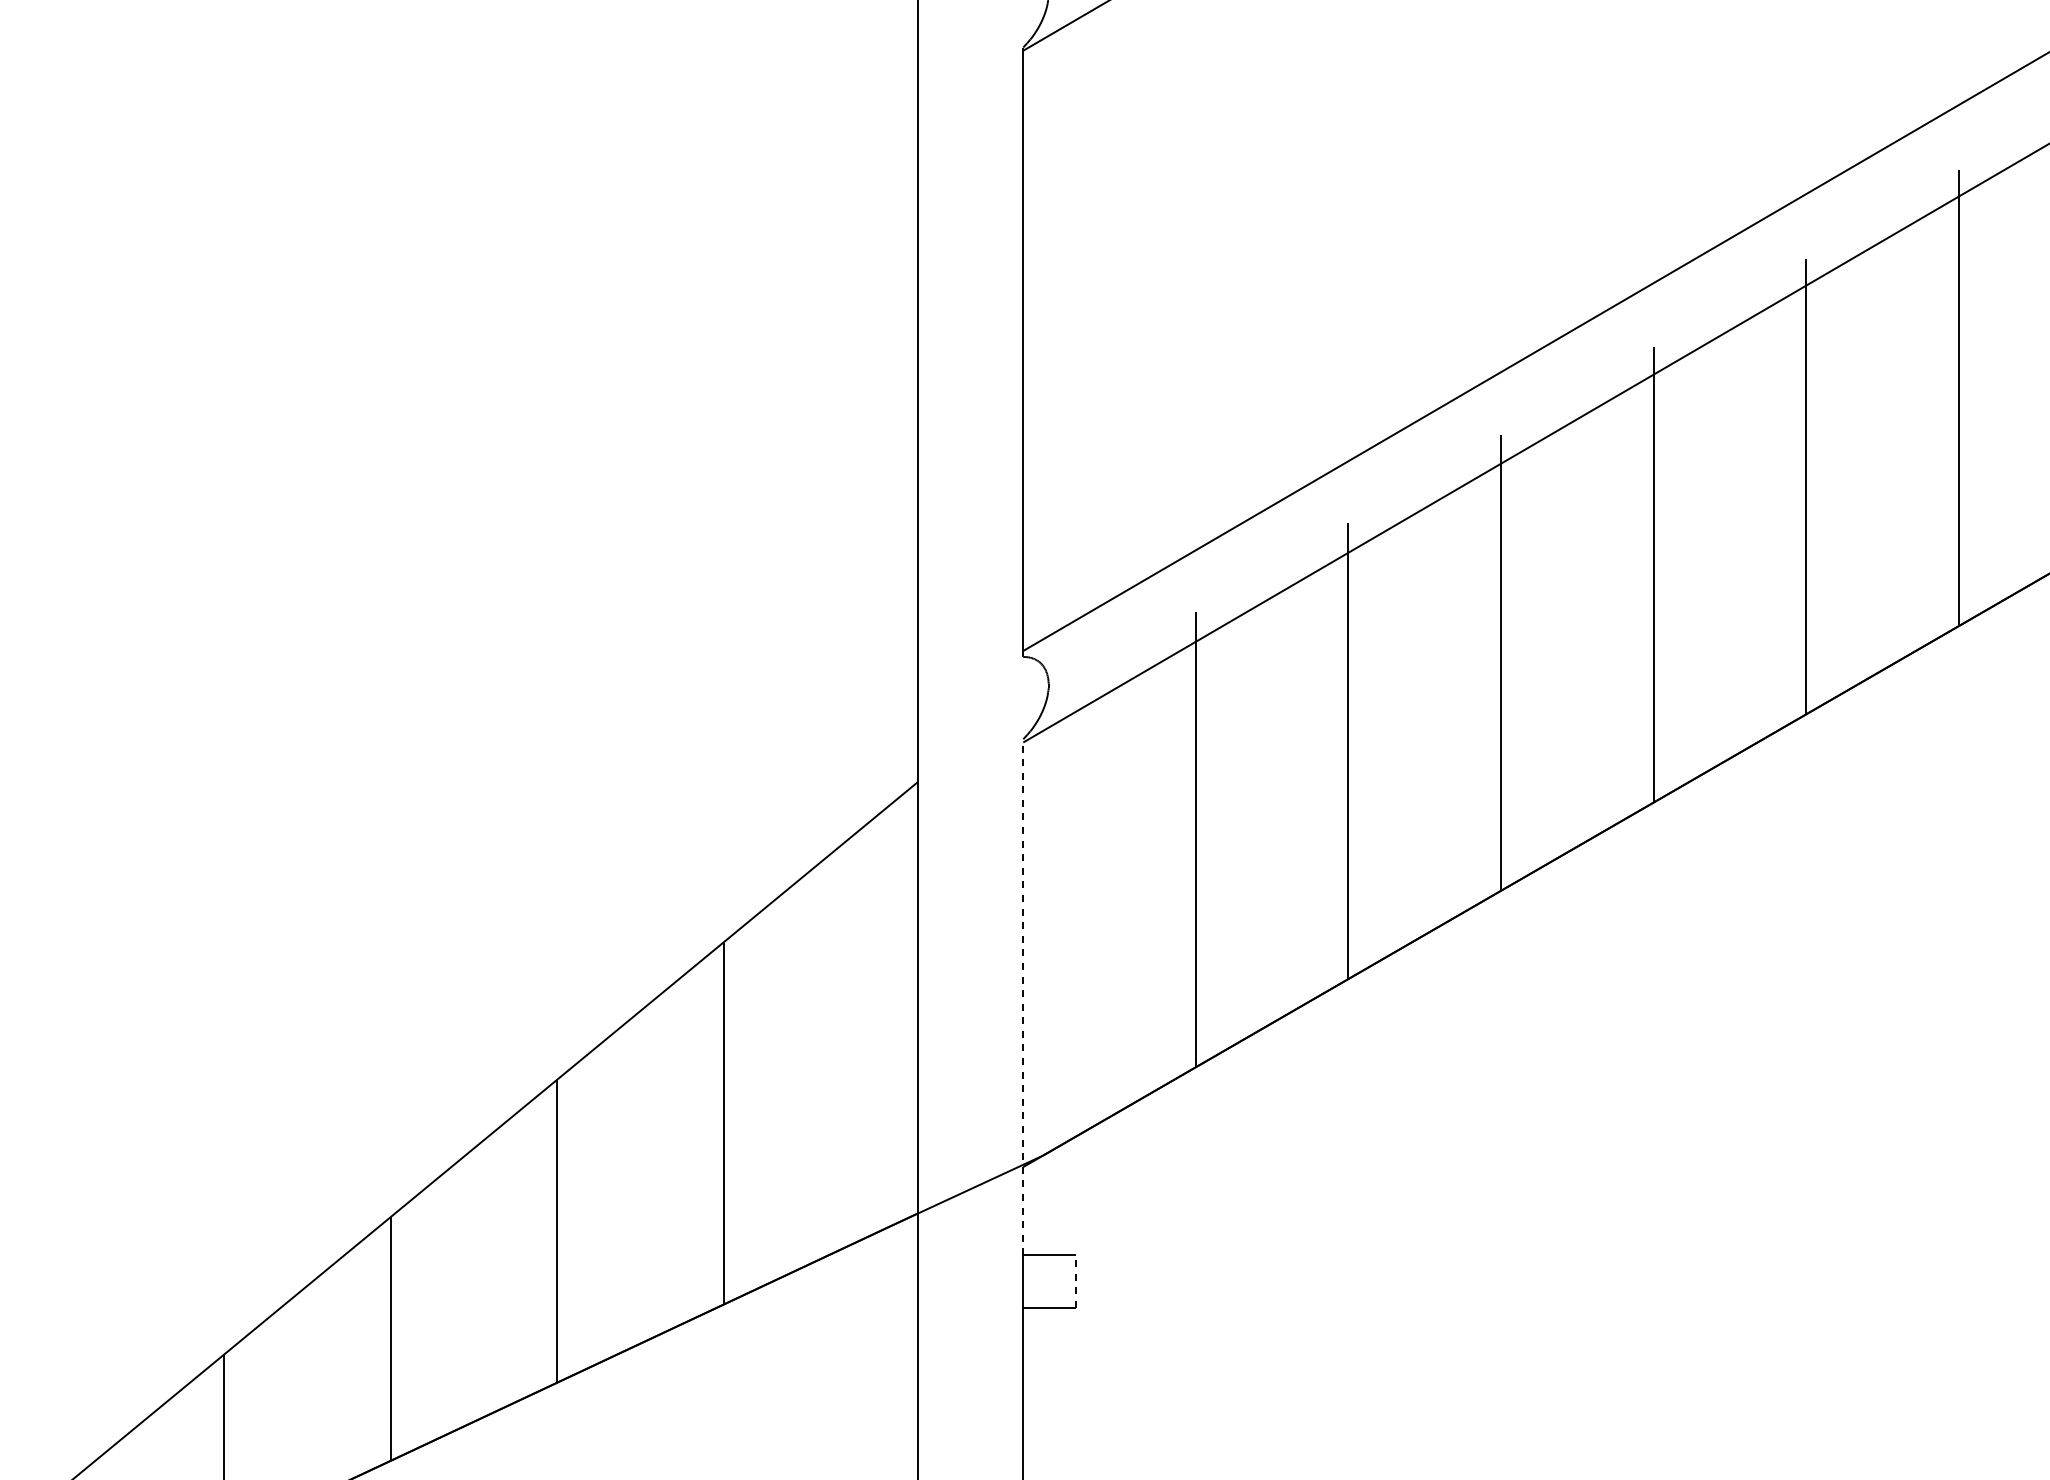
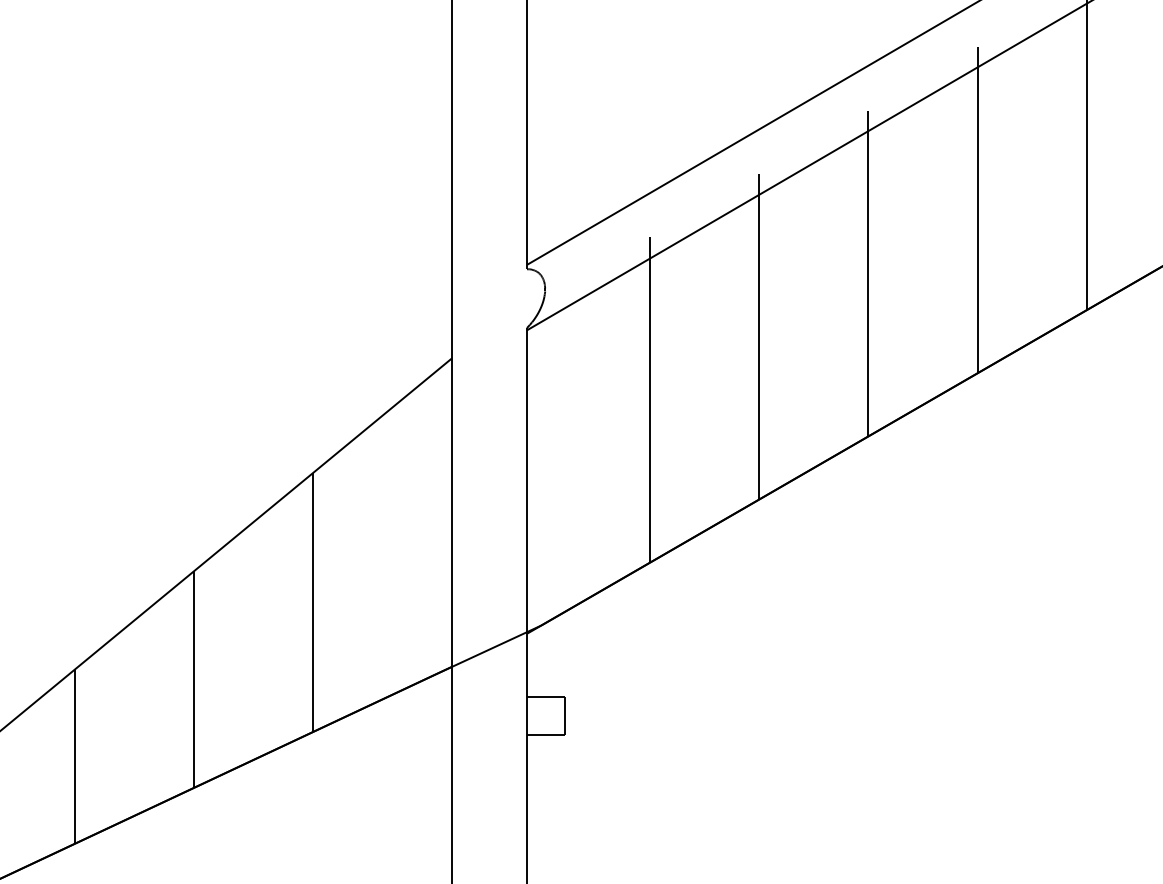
line: (1023, 996) -> (527, 511), dashed -> solid
line: (1076, 1281) -> (565, 715), dashed -> solid

